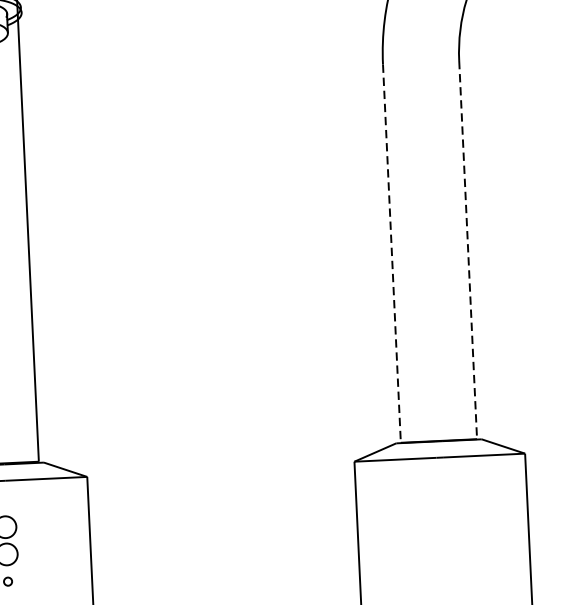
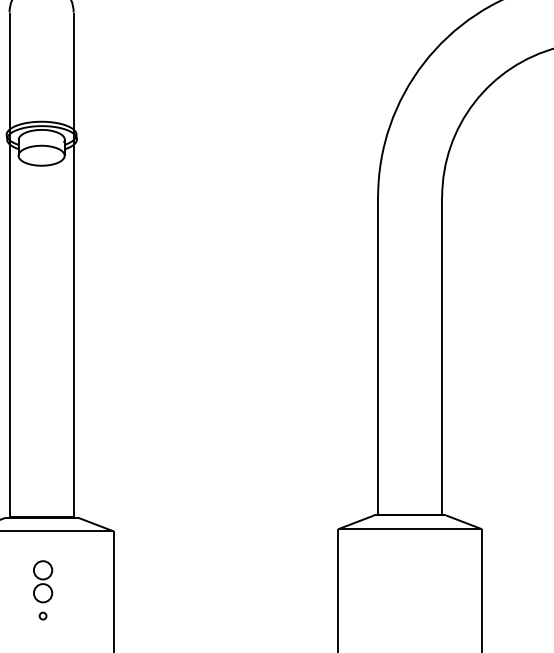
line: (468, 250) -> (442, 356), dashed -> solid
line: (392, 254) -> (378, 356), dashed -> solid

